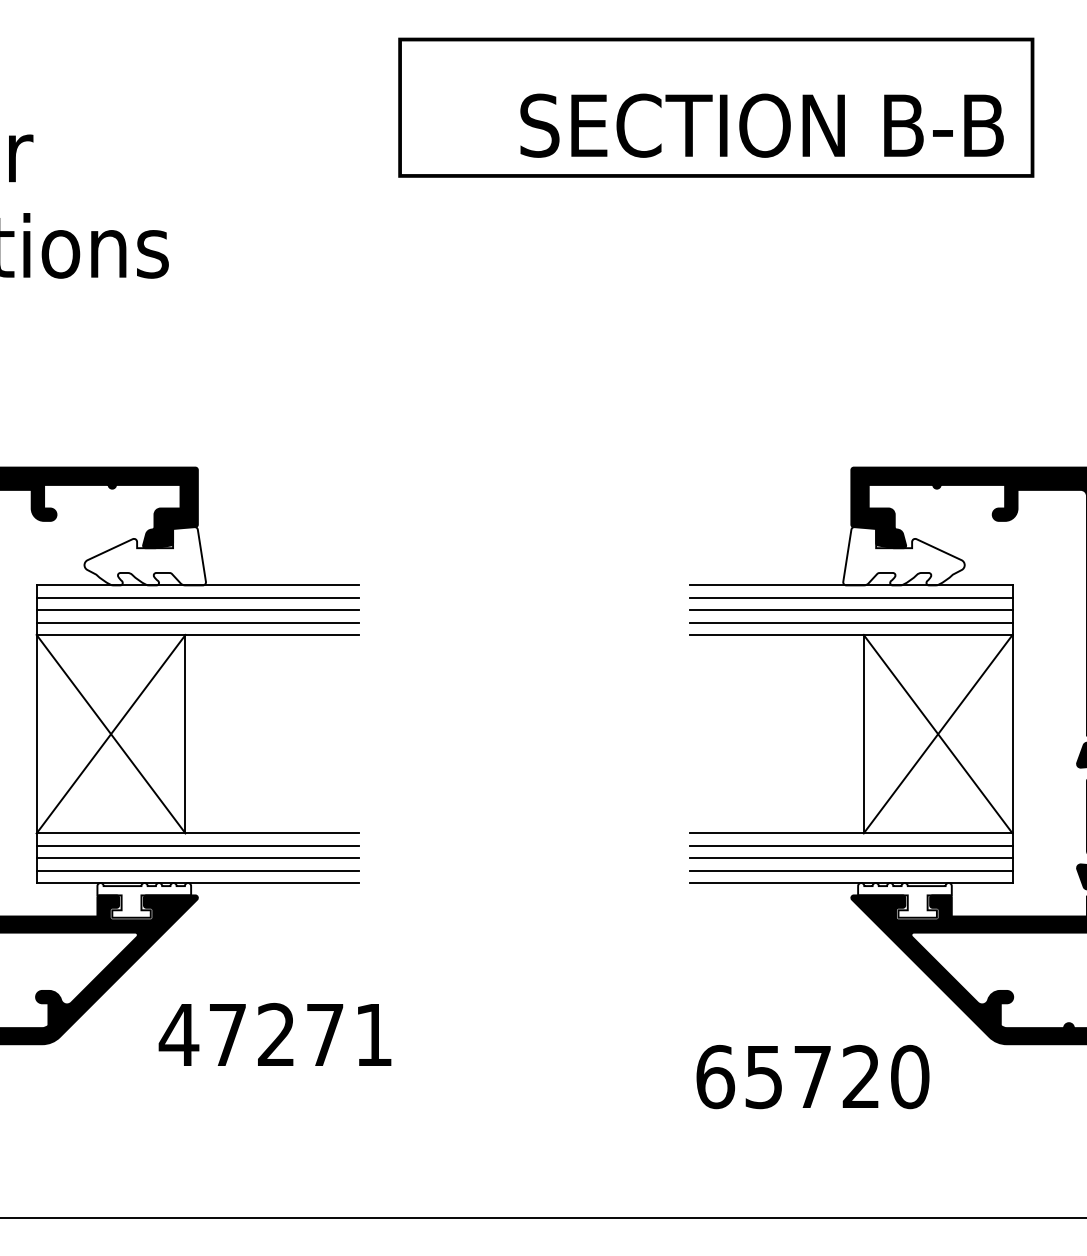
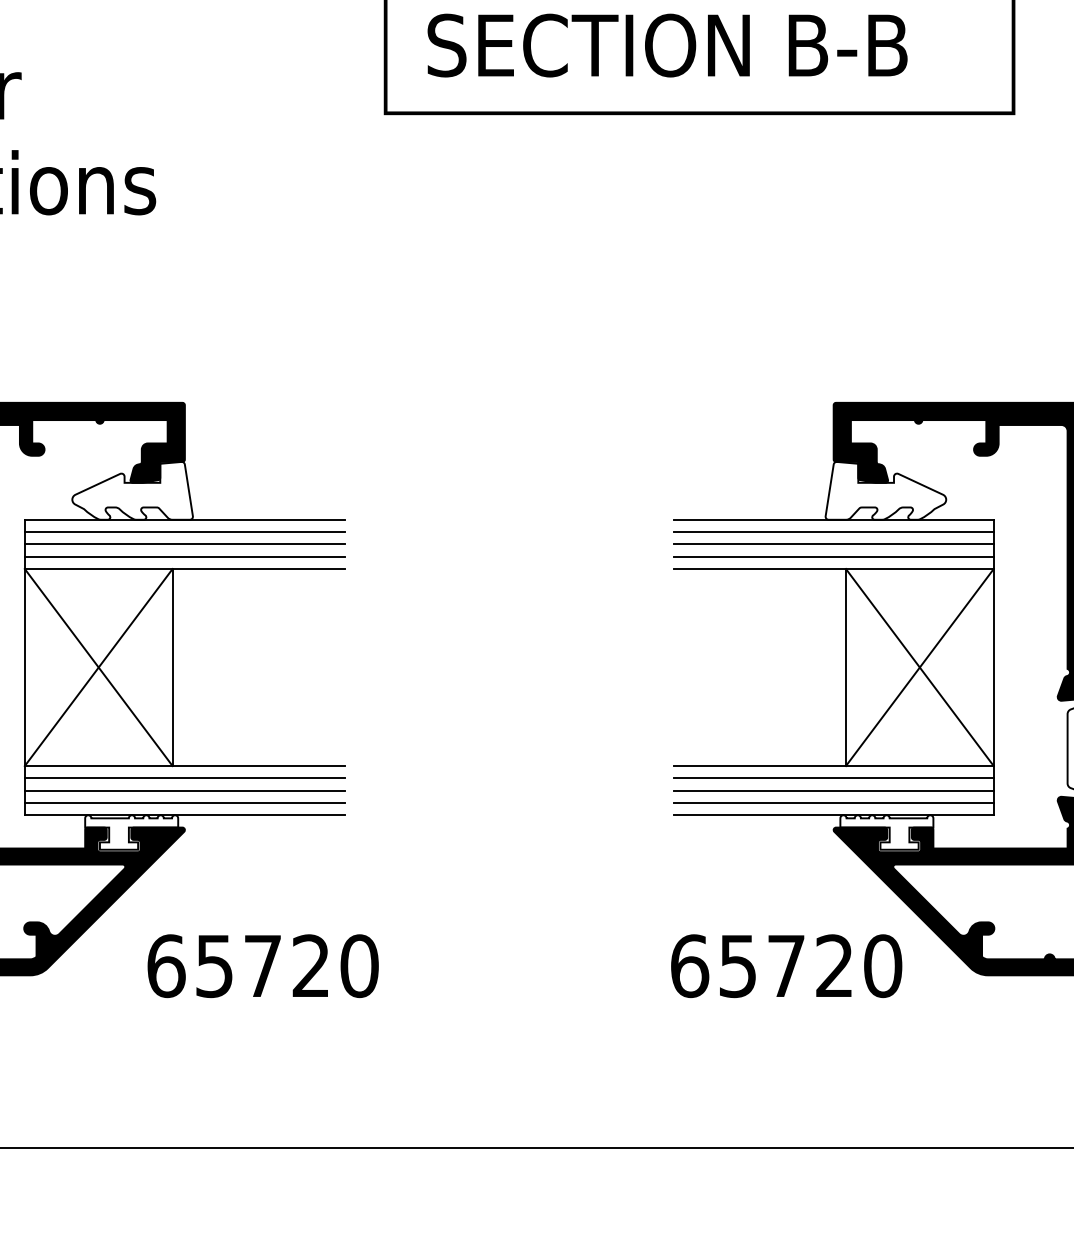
text: (761, 125) -> (667, 45), moved
text: (275, 1034) -> (261, 965), 47271 -> 65720
text: (812, 1077) -> (786, 966), moved

